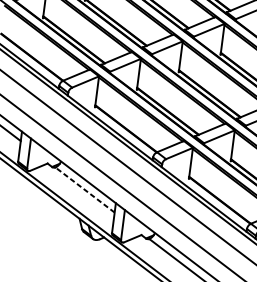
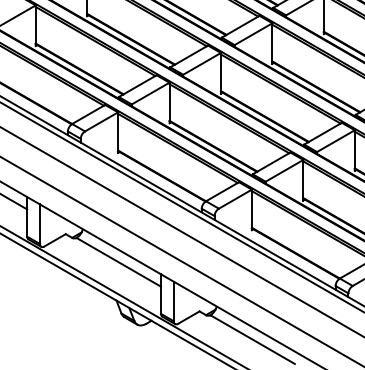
line: (84, 190) -> (118, 262), dashed -> solid

